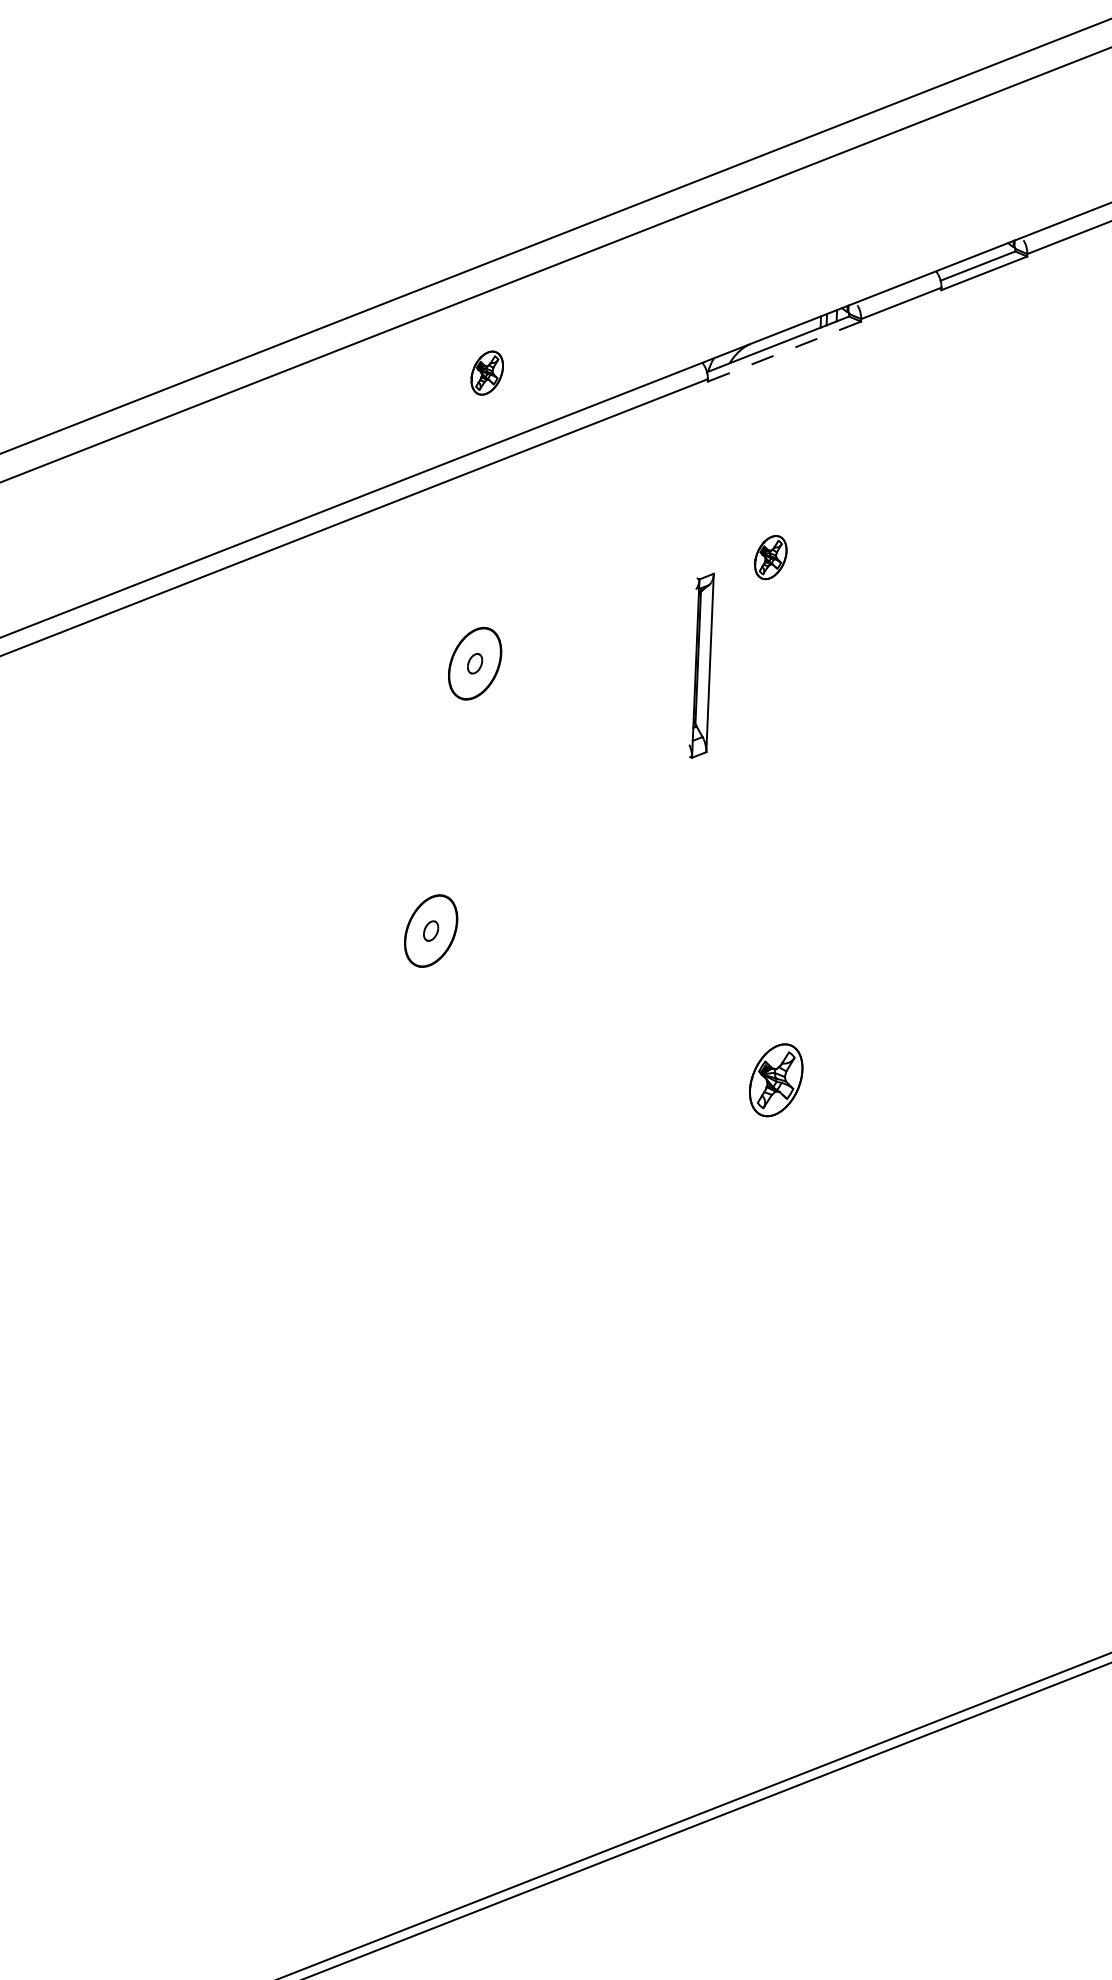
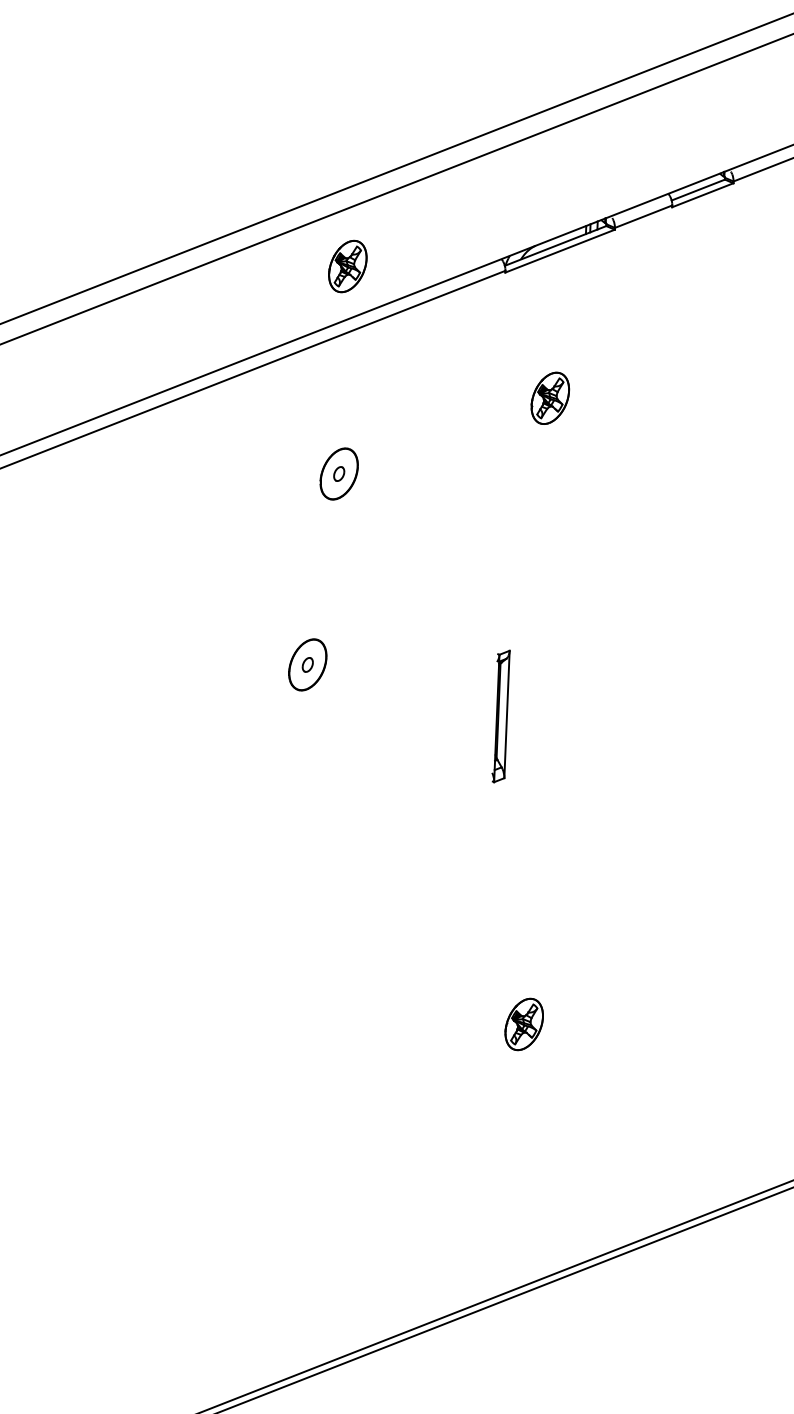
line: (784, 352) -> (560, 251), dashed -> solid
part: (486, 373) -> (347, 266), size x1.67
part: (770, 556) -> (550, 397), size x1.67
part: (700, 665) -> (500, 716), moved
part: (775, 1080) -> (523, 1024), moved

